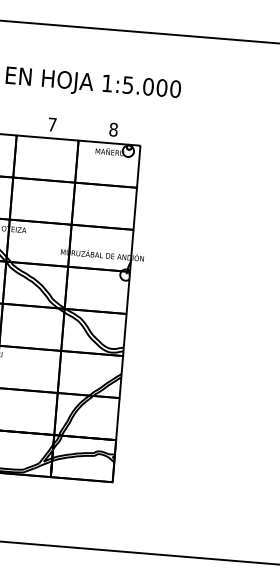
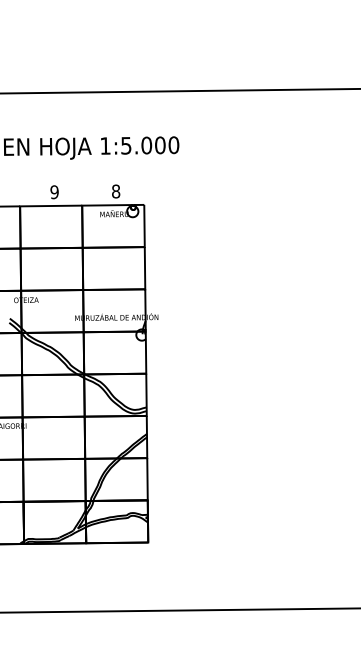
text: (52, 124) -> (54, 192), 7 -> 9

